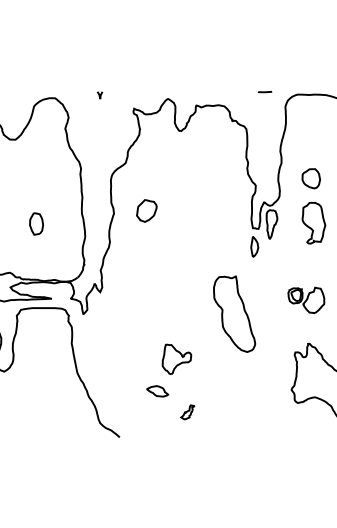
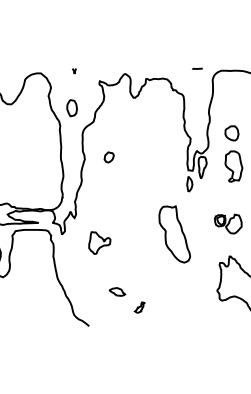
part: (145, 211) -> (108, 157), size x0.62
part: (35, 224) -> (71, 108), moved
part: (176, 358) -> (99, 242), moved

